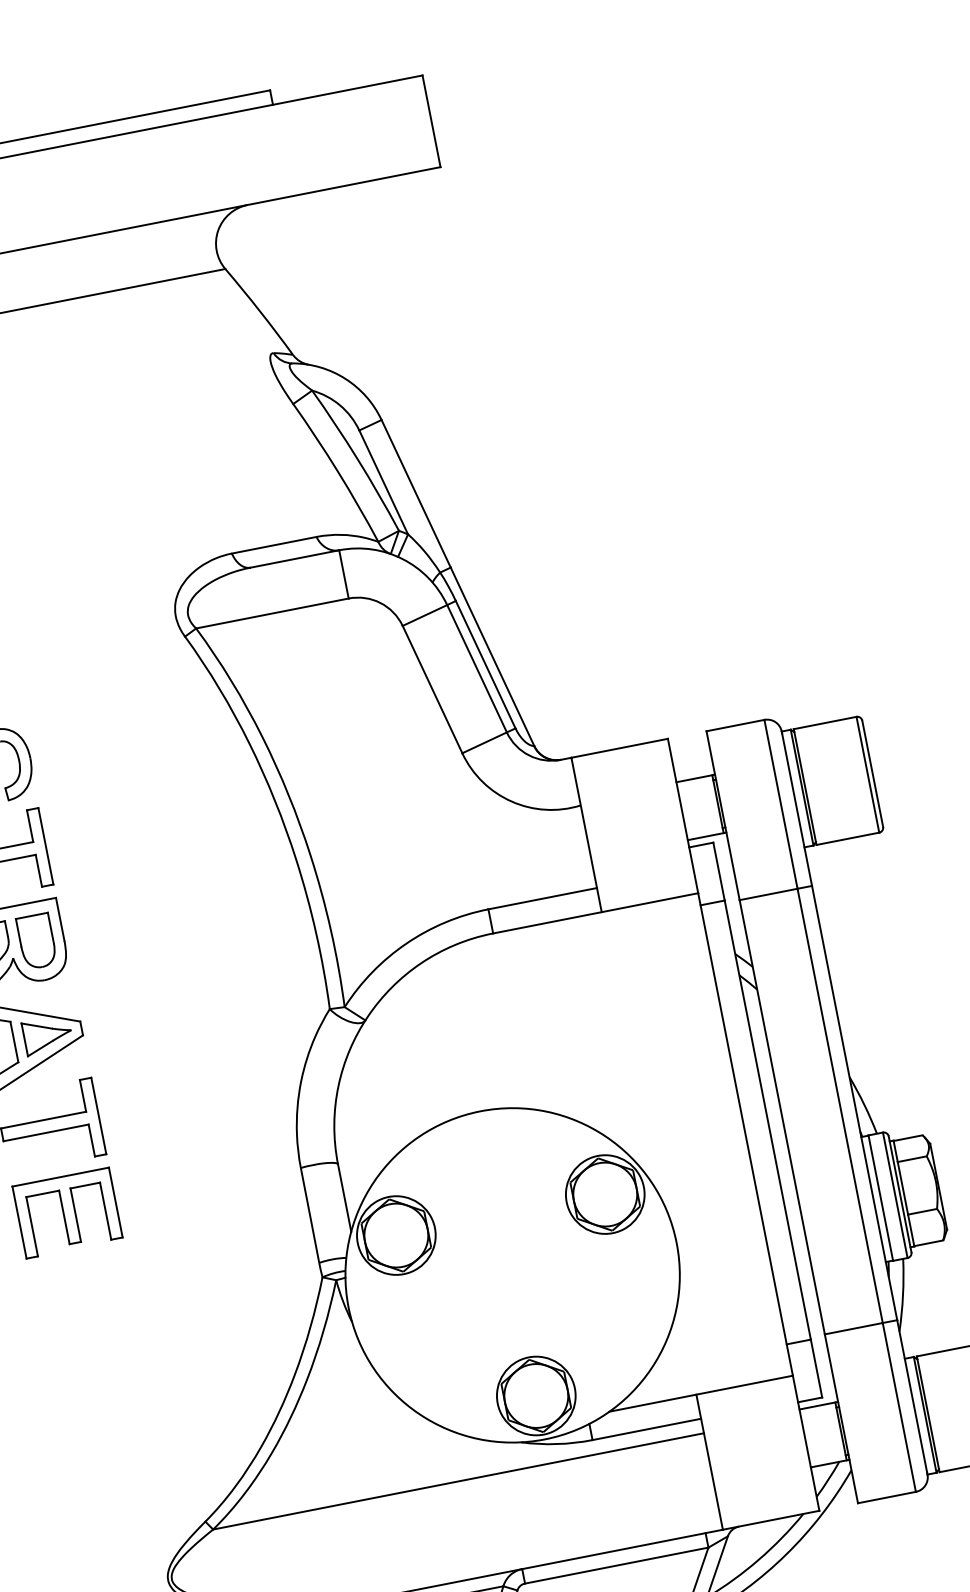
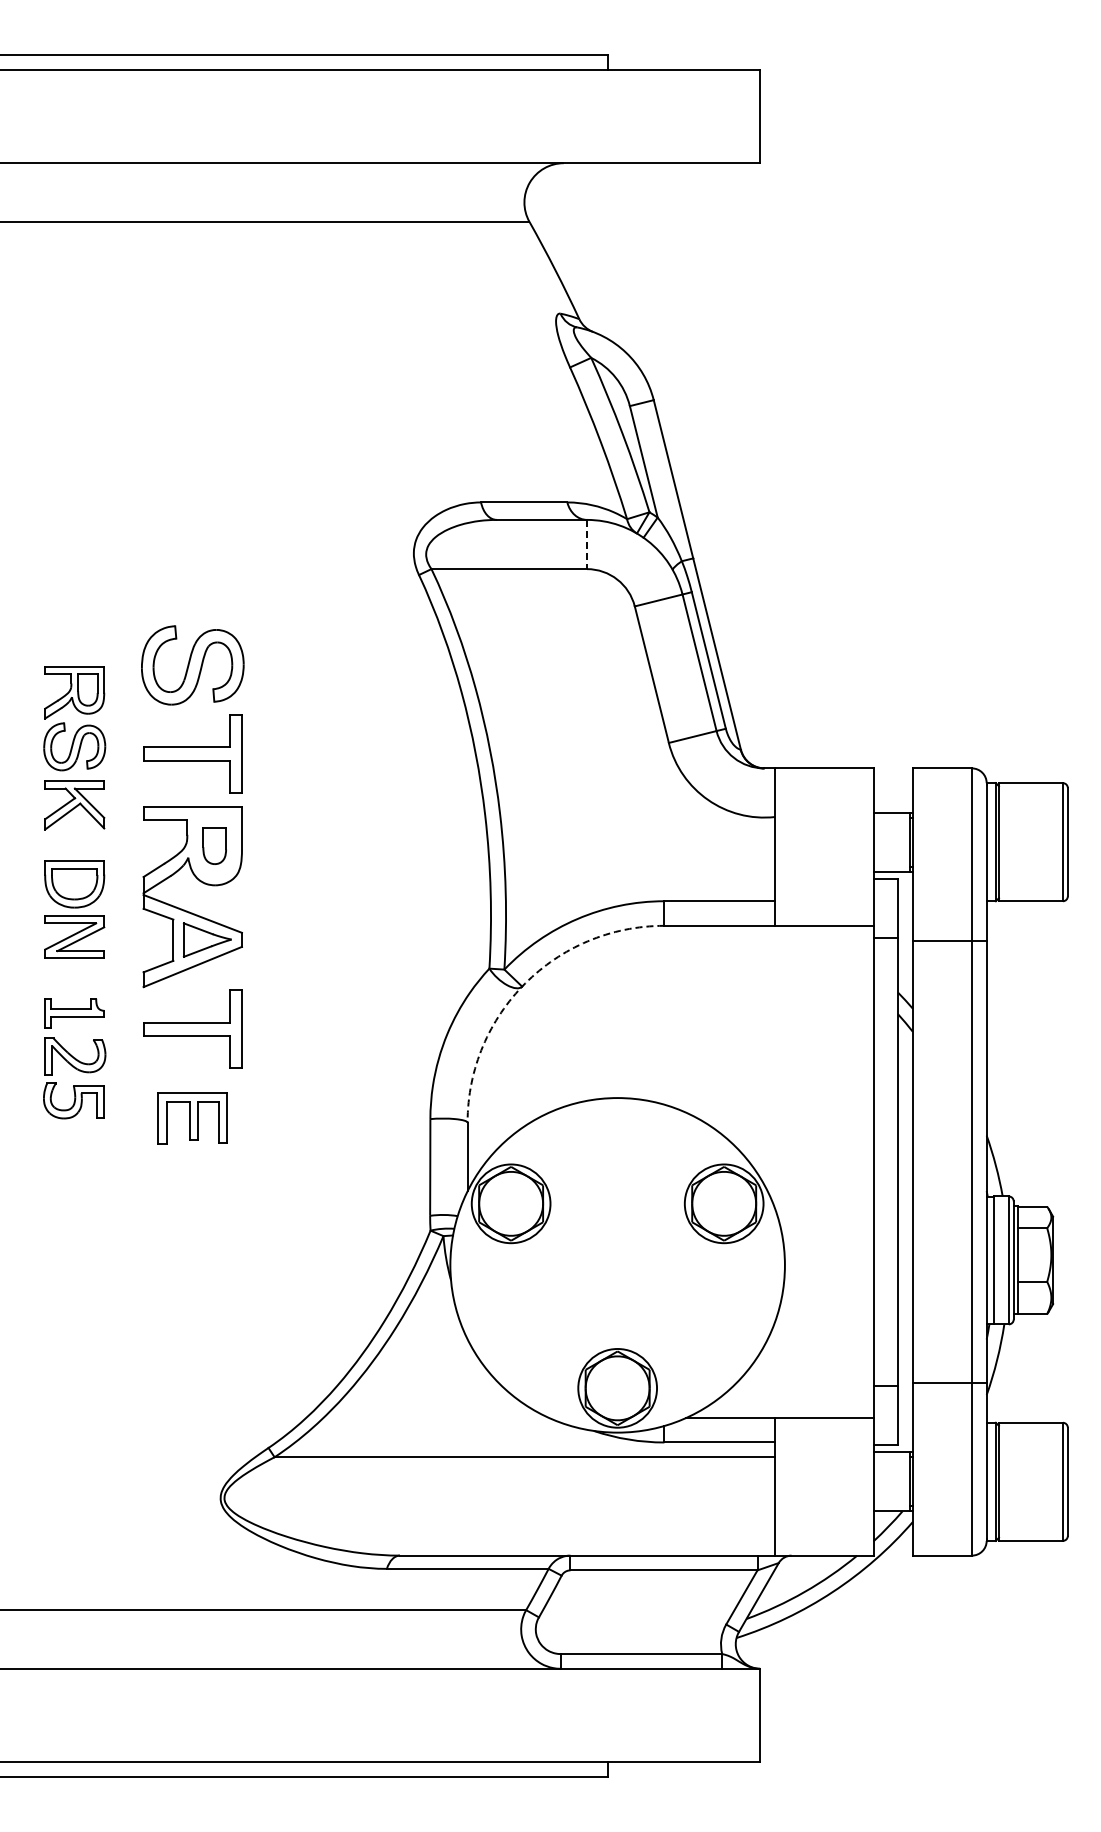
line: (344, 574) -> (587, 544), solid -> dashed
part: (36, 941) -> (214, 845), size x0.7
arc: (368, 1016) -> (525, 983), solid -> dashed
part: (67, 1213) -> (192, 1118), size x0.7

